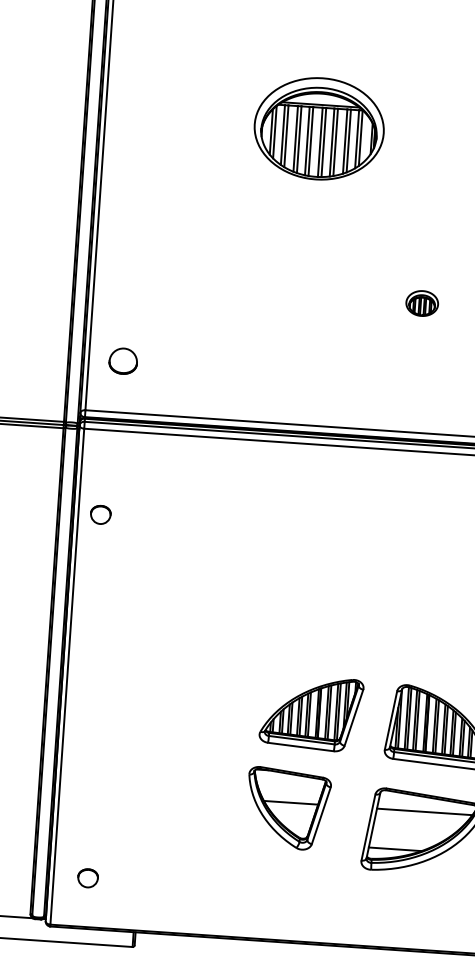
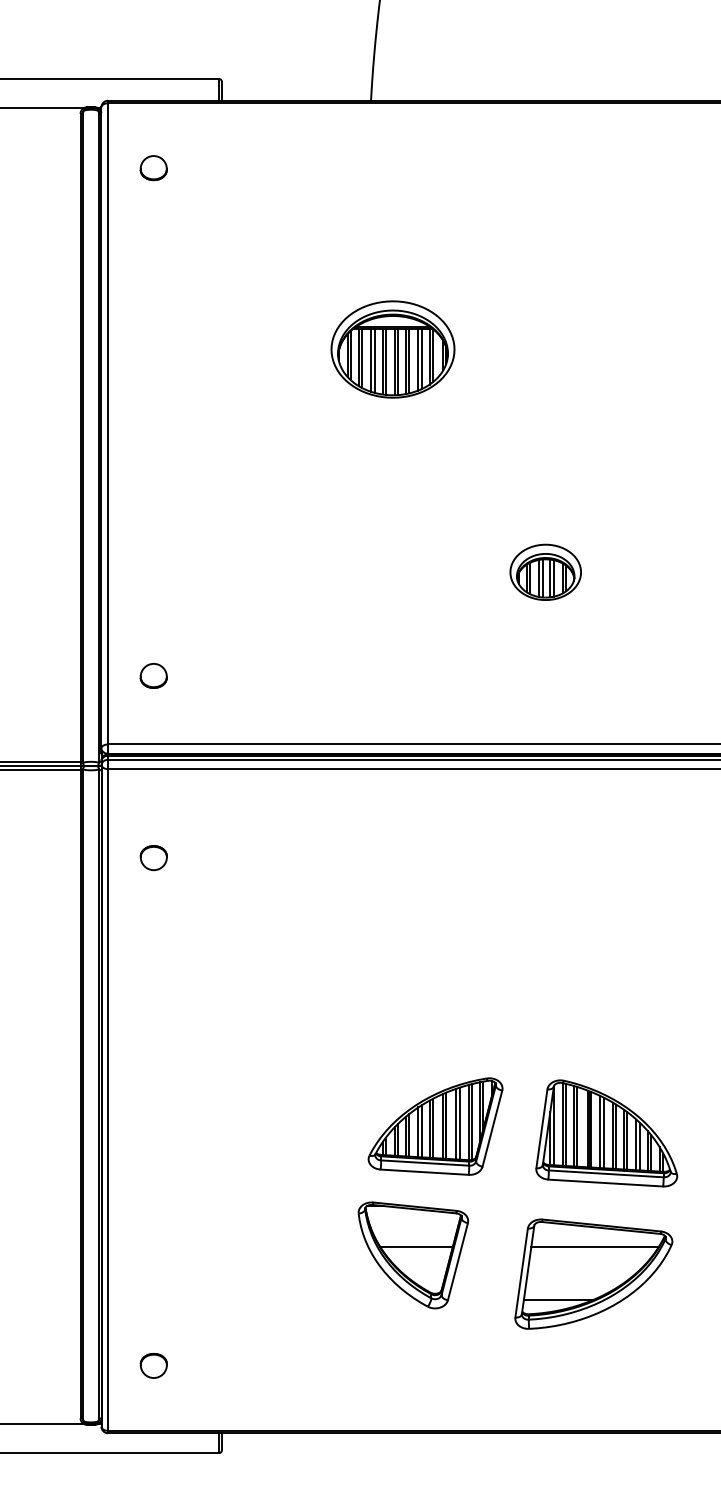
part: (318, 128) -> (392, 349), size x0.71
part: (422, 302) -> (545, 571), size x1.67
part: (123, 360) -> (153, 675), size x0.71
part: (100, 515) -> (153, 858), moved

